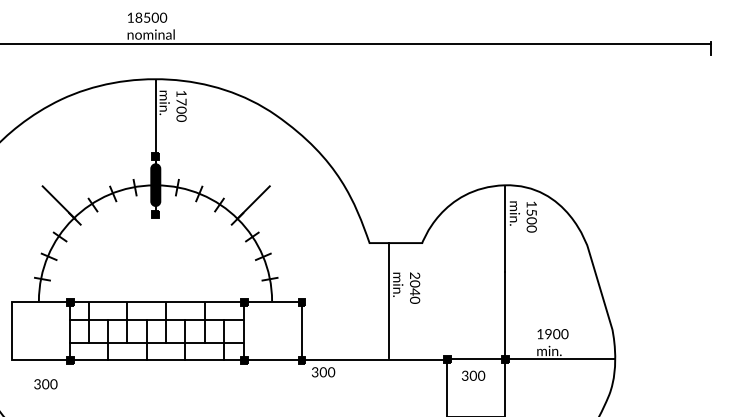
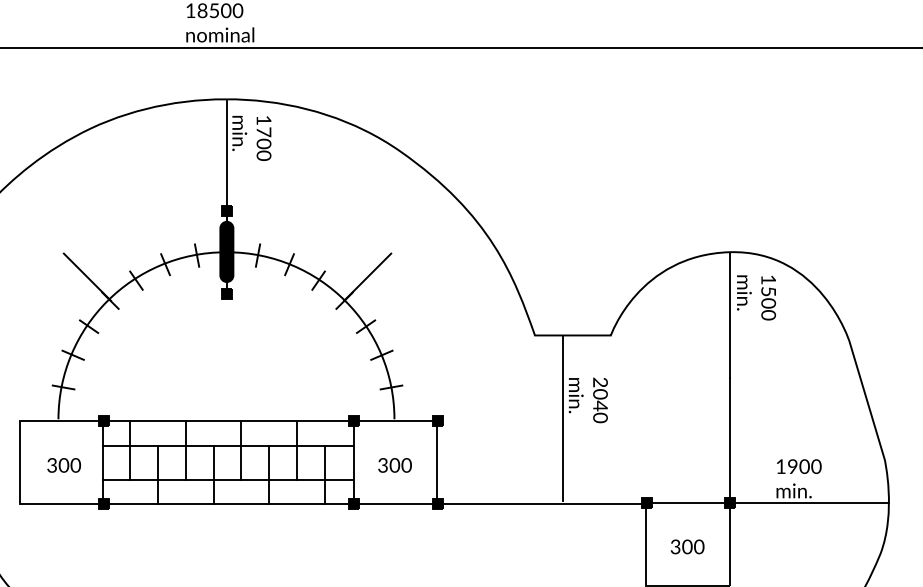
text: (323, 372) -> (395, 465), moved
text: (473, 375) -> (687, 546), moved
text: (45, 384) -> (63, 465), moved

